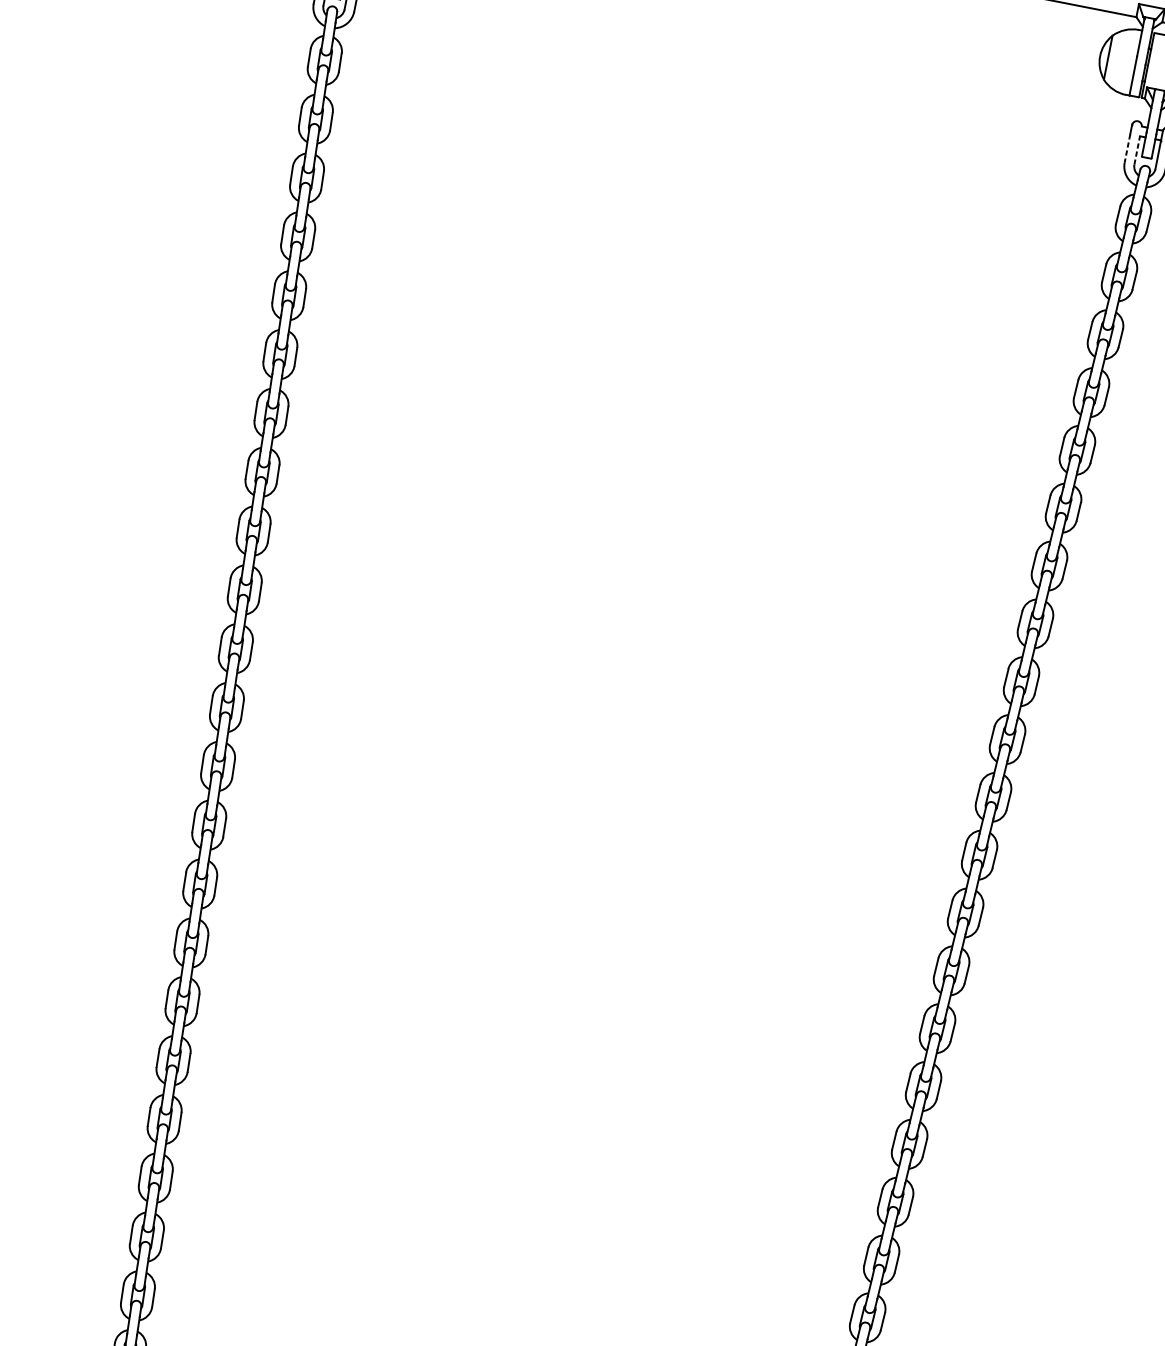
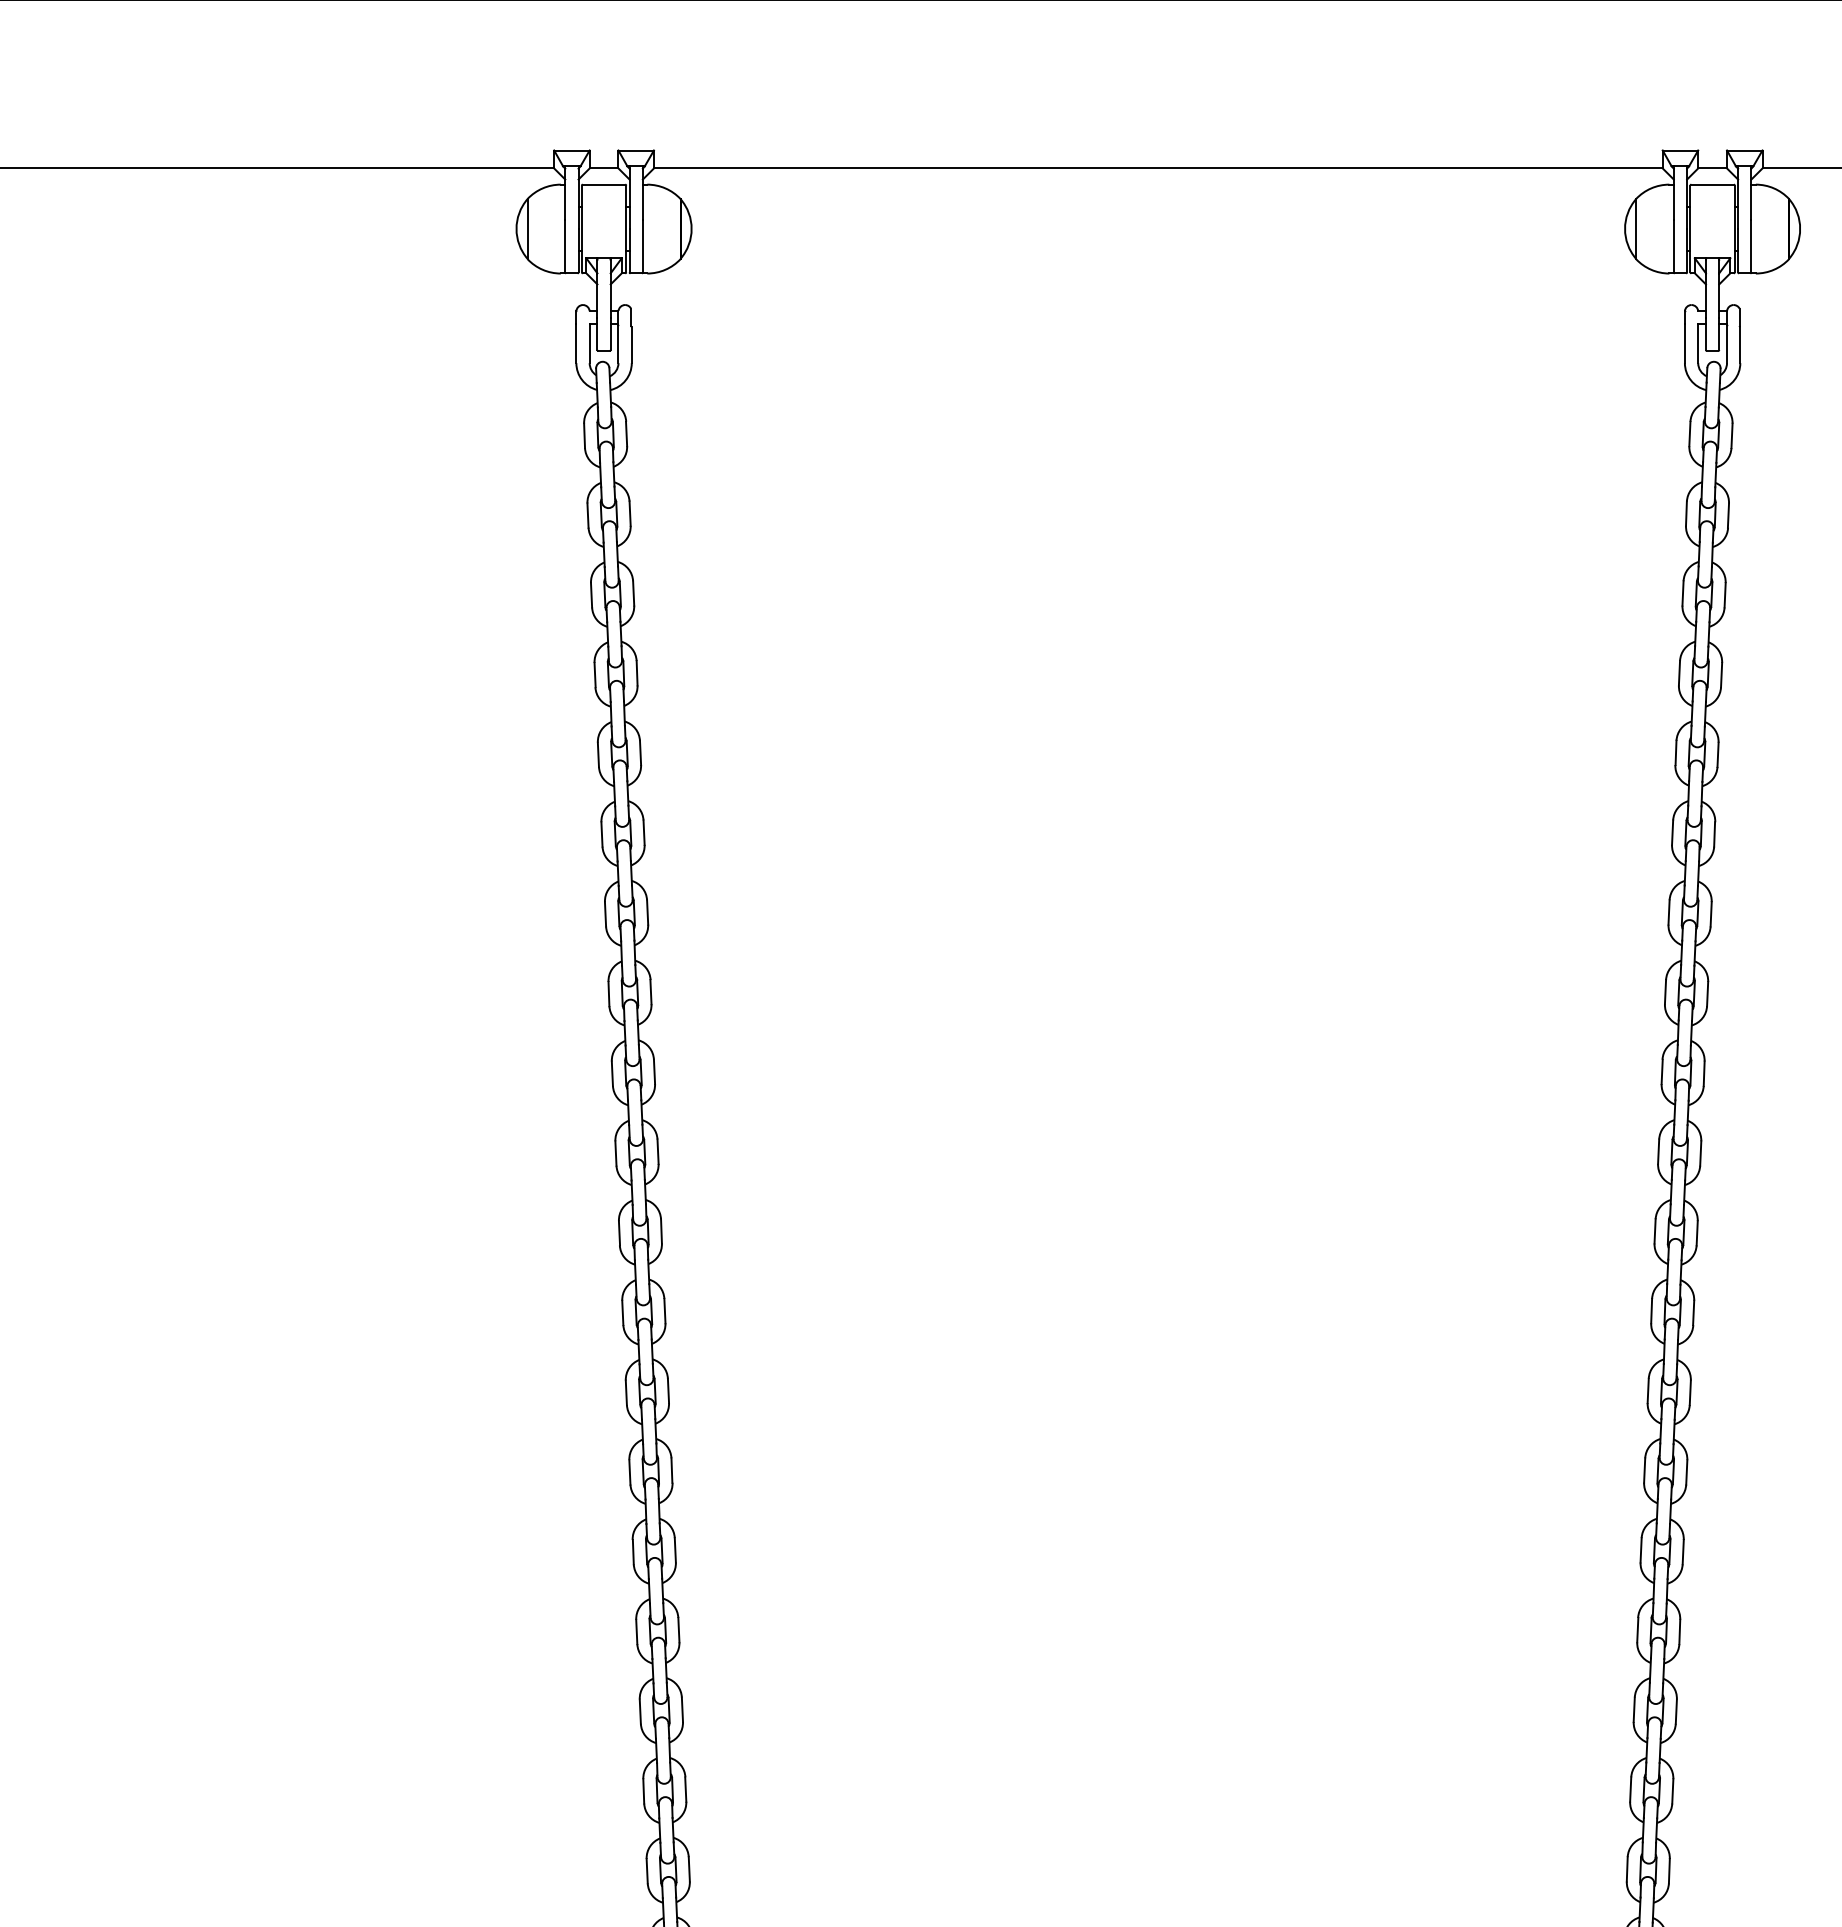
line: (1127, 149) -> (1684, 344), dashed -> solid
line: (1137, 150) -> (1698, 343), dashed -> solid

